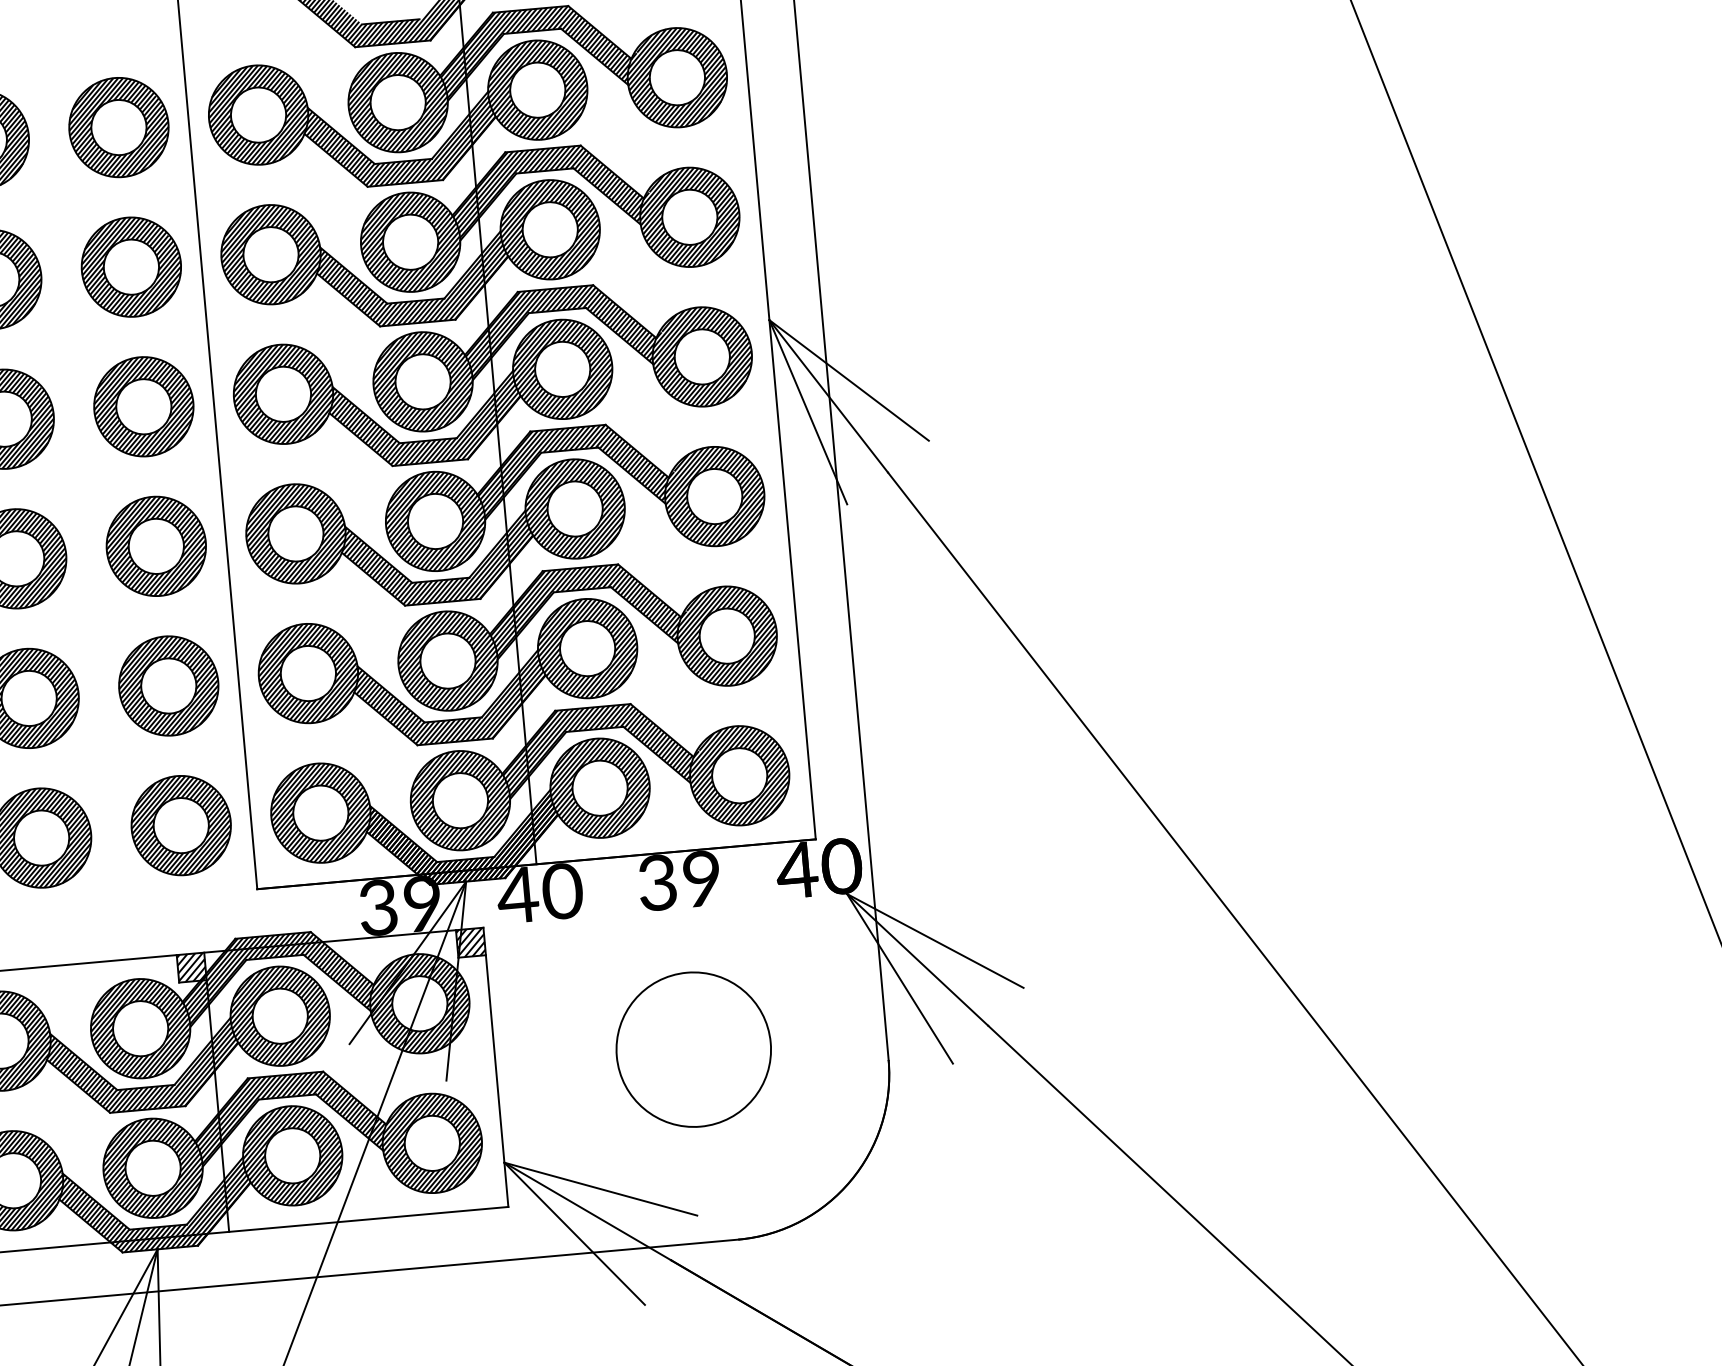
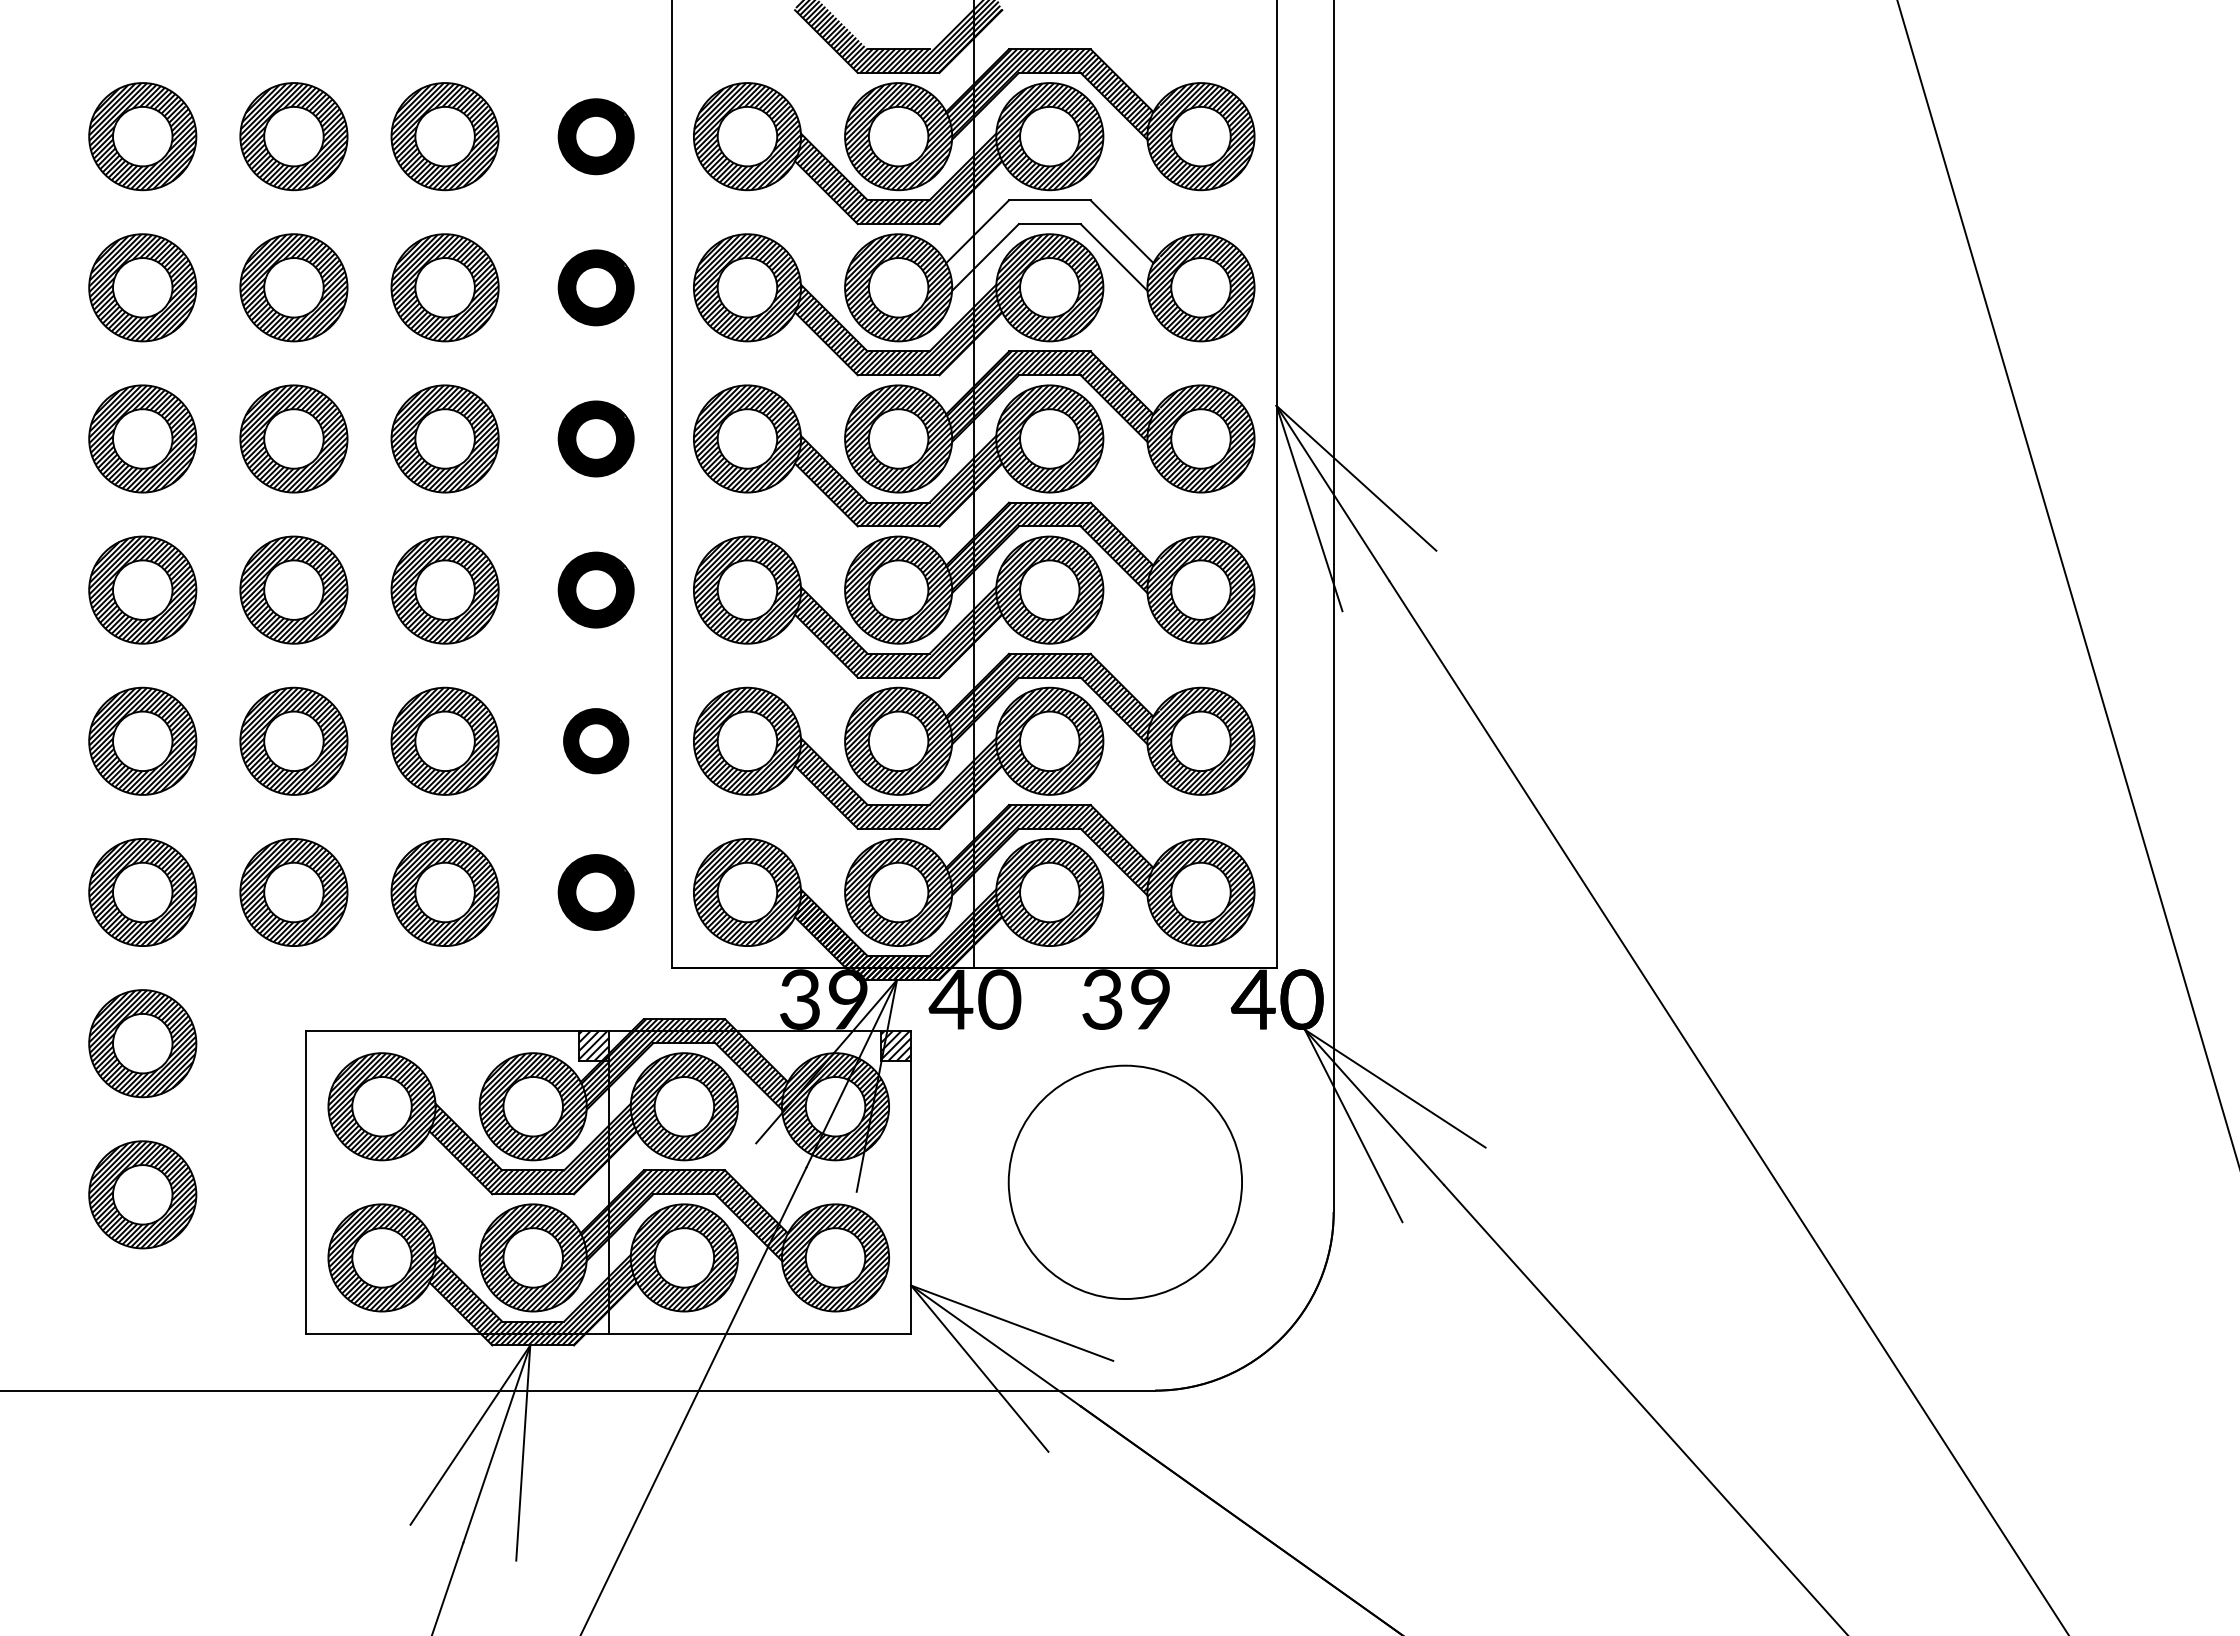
part: (118, 127) -> (595, 136), size x0.7
hatch: (546, 189) -> (1049, 244), removed
part: (130, 266) -> (595, 287), size x0.7
part: (143, 406) -> (595, 438), size x0.7
part: (155, 545) -> (595, 589), size x0.7
part: (167, 685) -> (595, 740), size x0.6
part: (180, 825) -> (595, 892), size x0.7
circle: (693, 1049) -> (1125, 1182), size x1.4

